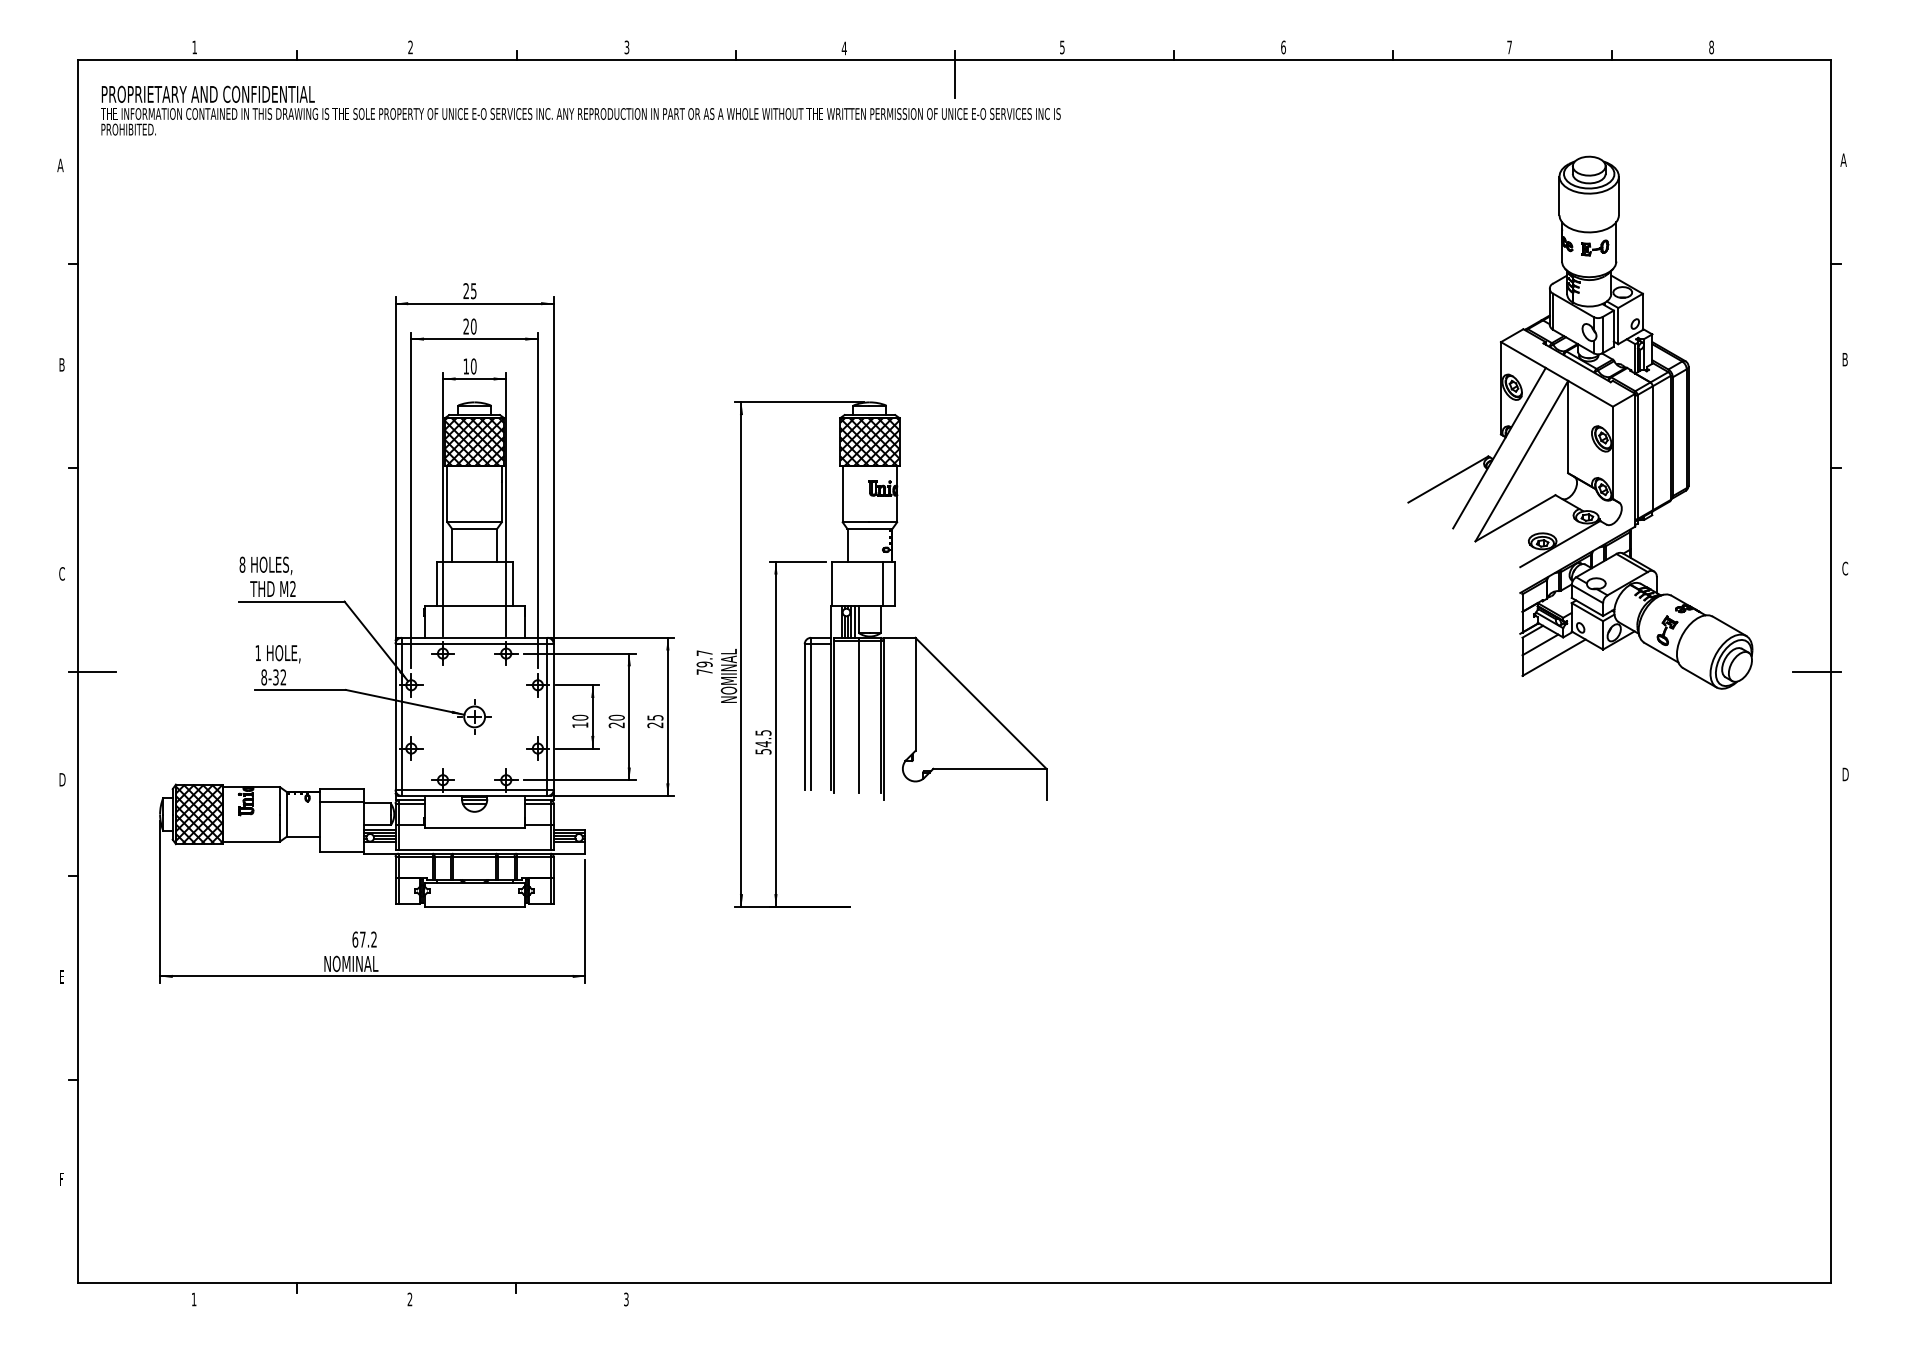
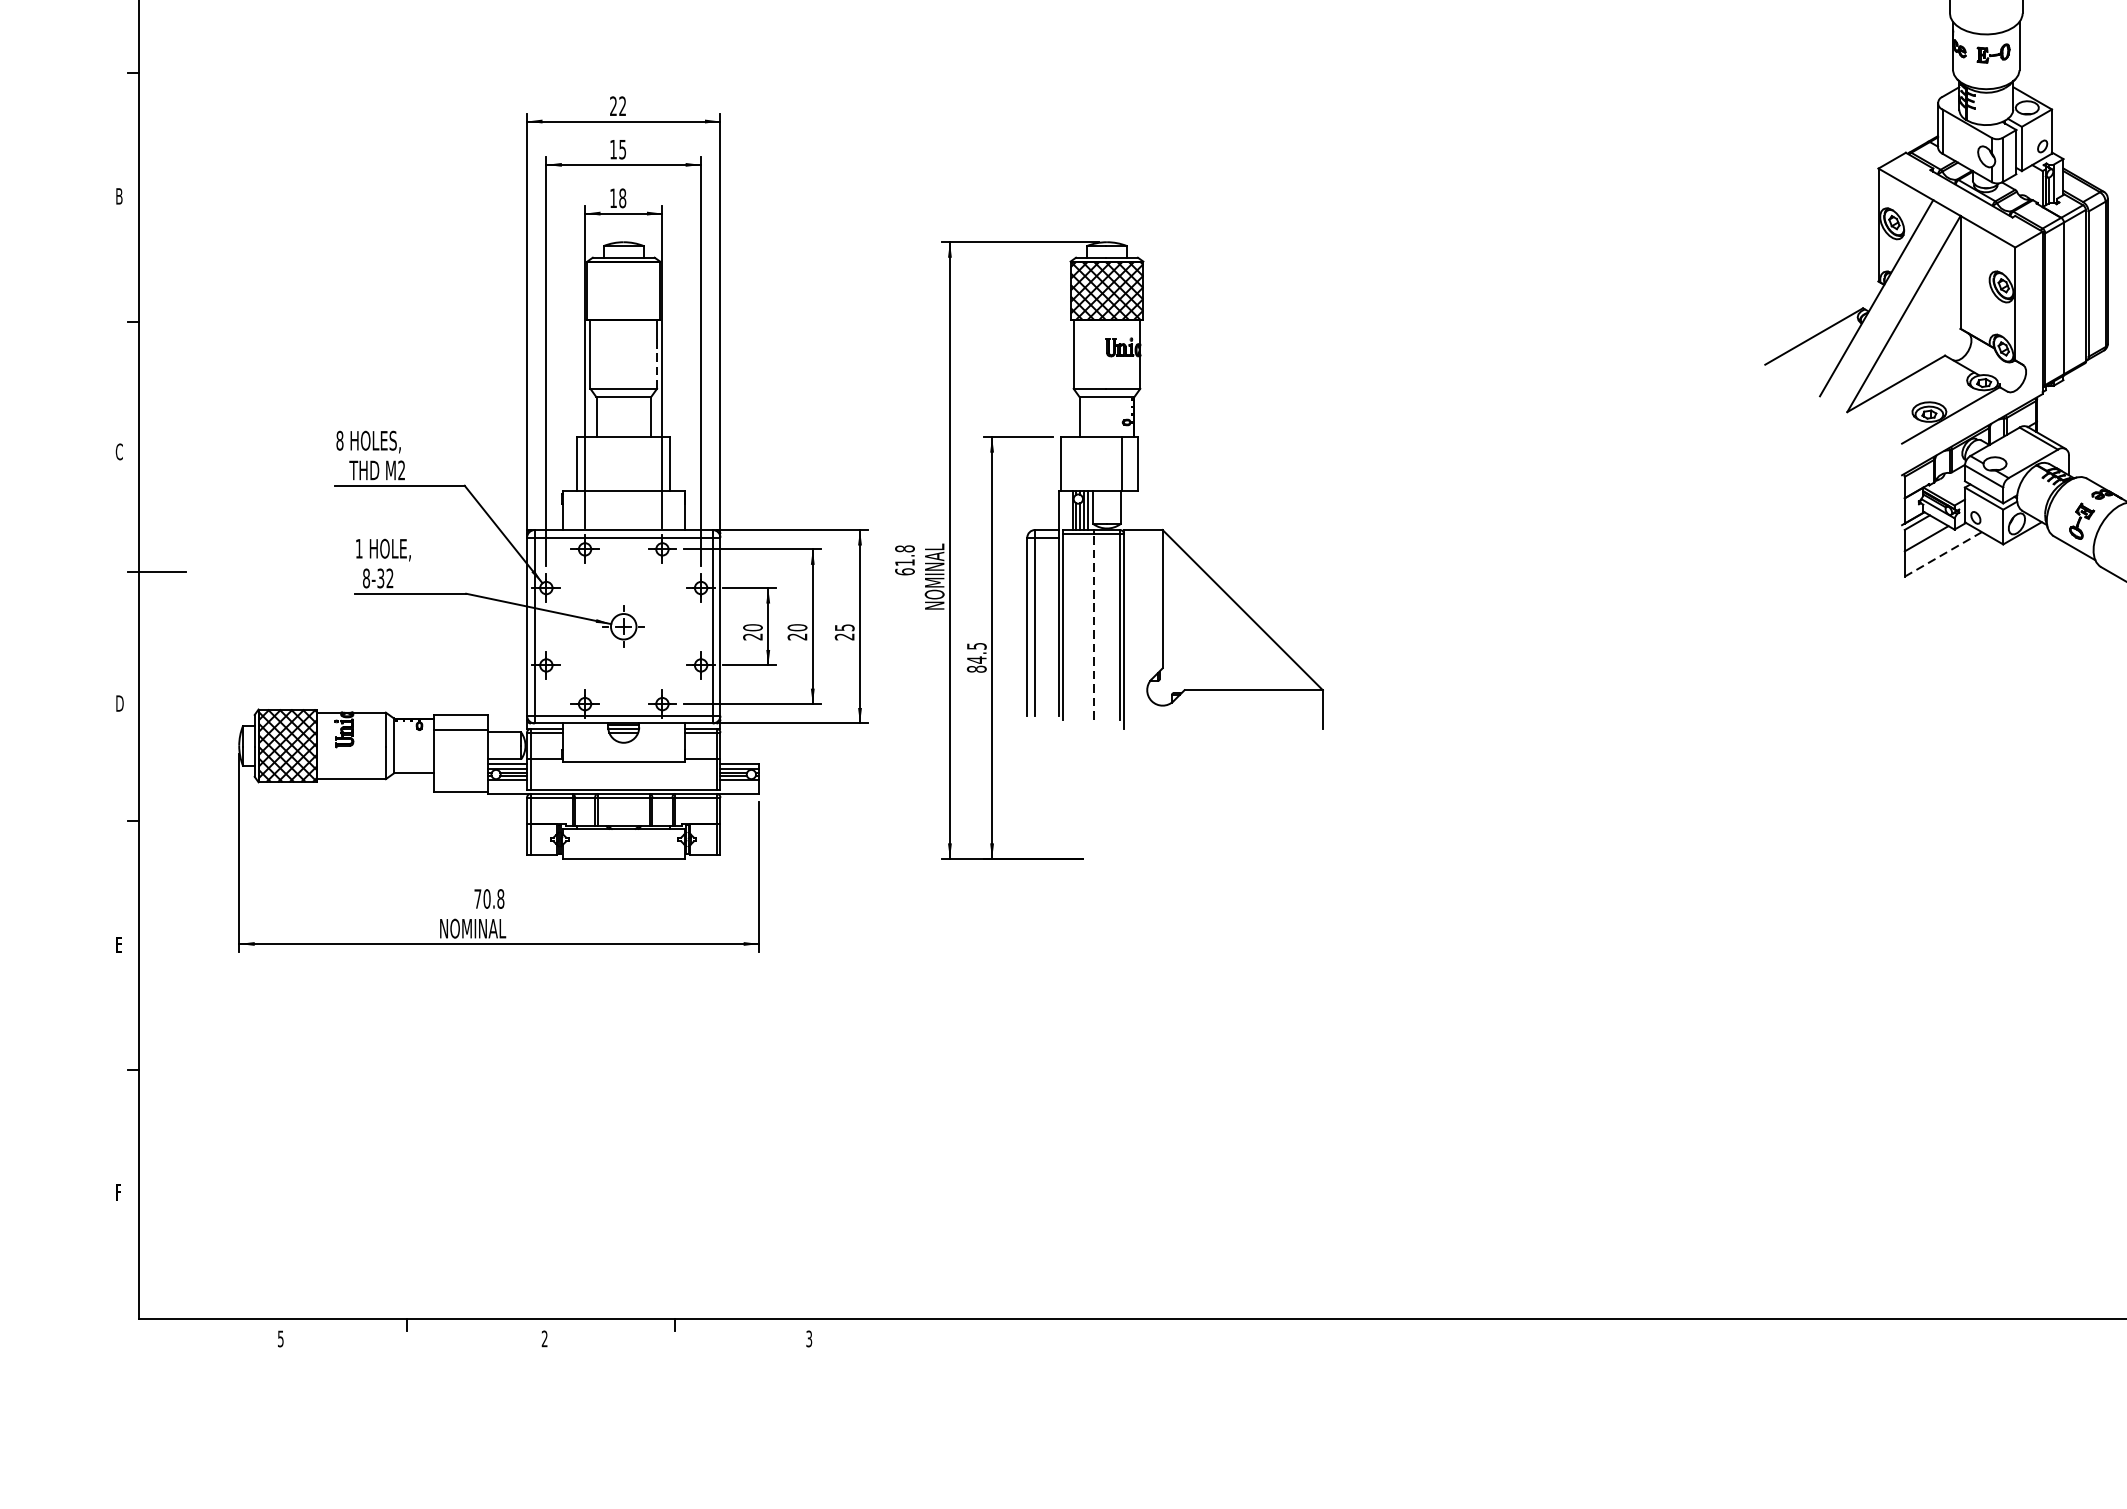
text: (473, 291) -> (622, 106), 25 -> 22
text: (469, 326) -> (617, 149), 20 -> 15
text: (473, 366) -> (622, 198), 10 -> 18
hatch: (474, 441) -> (623, 290), removed
line: (501, 502) -> (656, 364), solid -> dashed
line: (1554, 657) -> (1943, 554), solid -> dashed
text: (704, 662) -> (904, 560), 79.7 -> 61.8
line: (859, 716) -> (1094, 626), solid -> dashed
text: (580, 725) -> (753, 637), 10 -> 20
text: (763, 751) -> (976, 669), 54.5 -> 84.5
text: (364, 939) -> (489, 898), 67.2 -> 70.8
text: (193, 1299) -> (280, 1338), 1 -> 5

